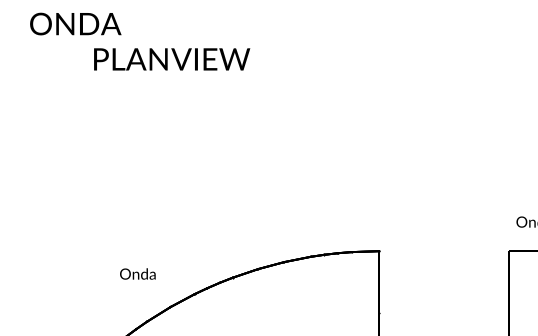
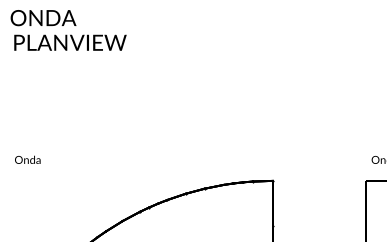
text: (75, 23) -> (43, 17), moved
text: (172, 59) -> (70, 42), moved
text: (137, 273) -> (27, 159), moved

